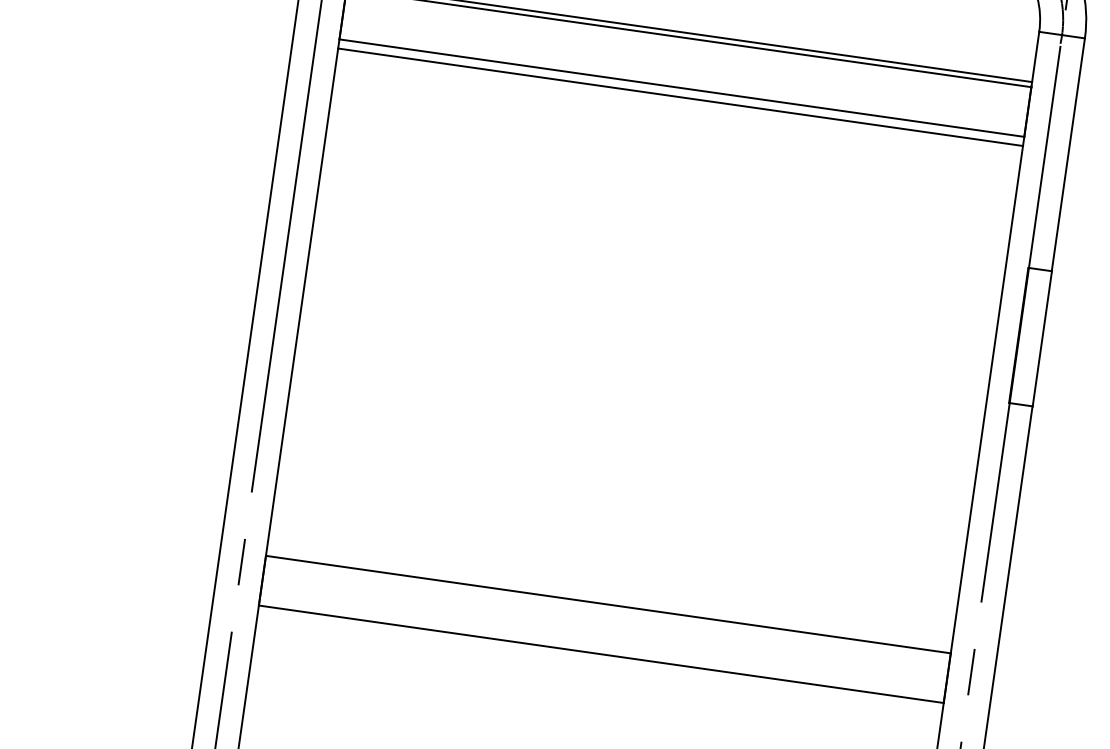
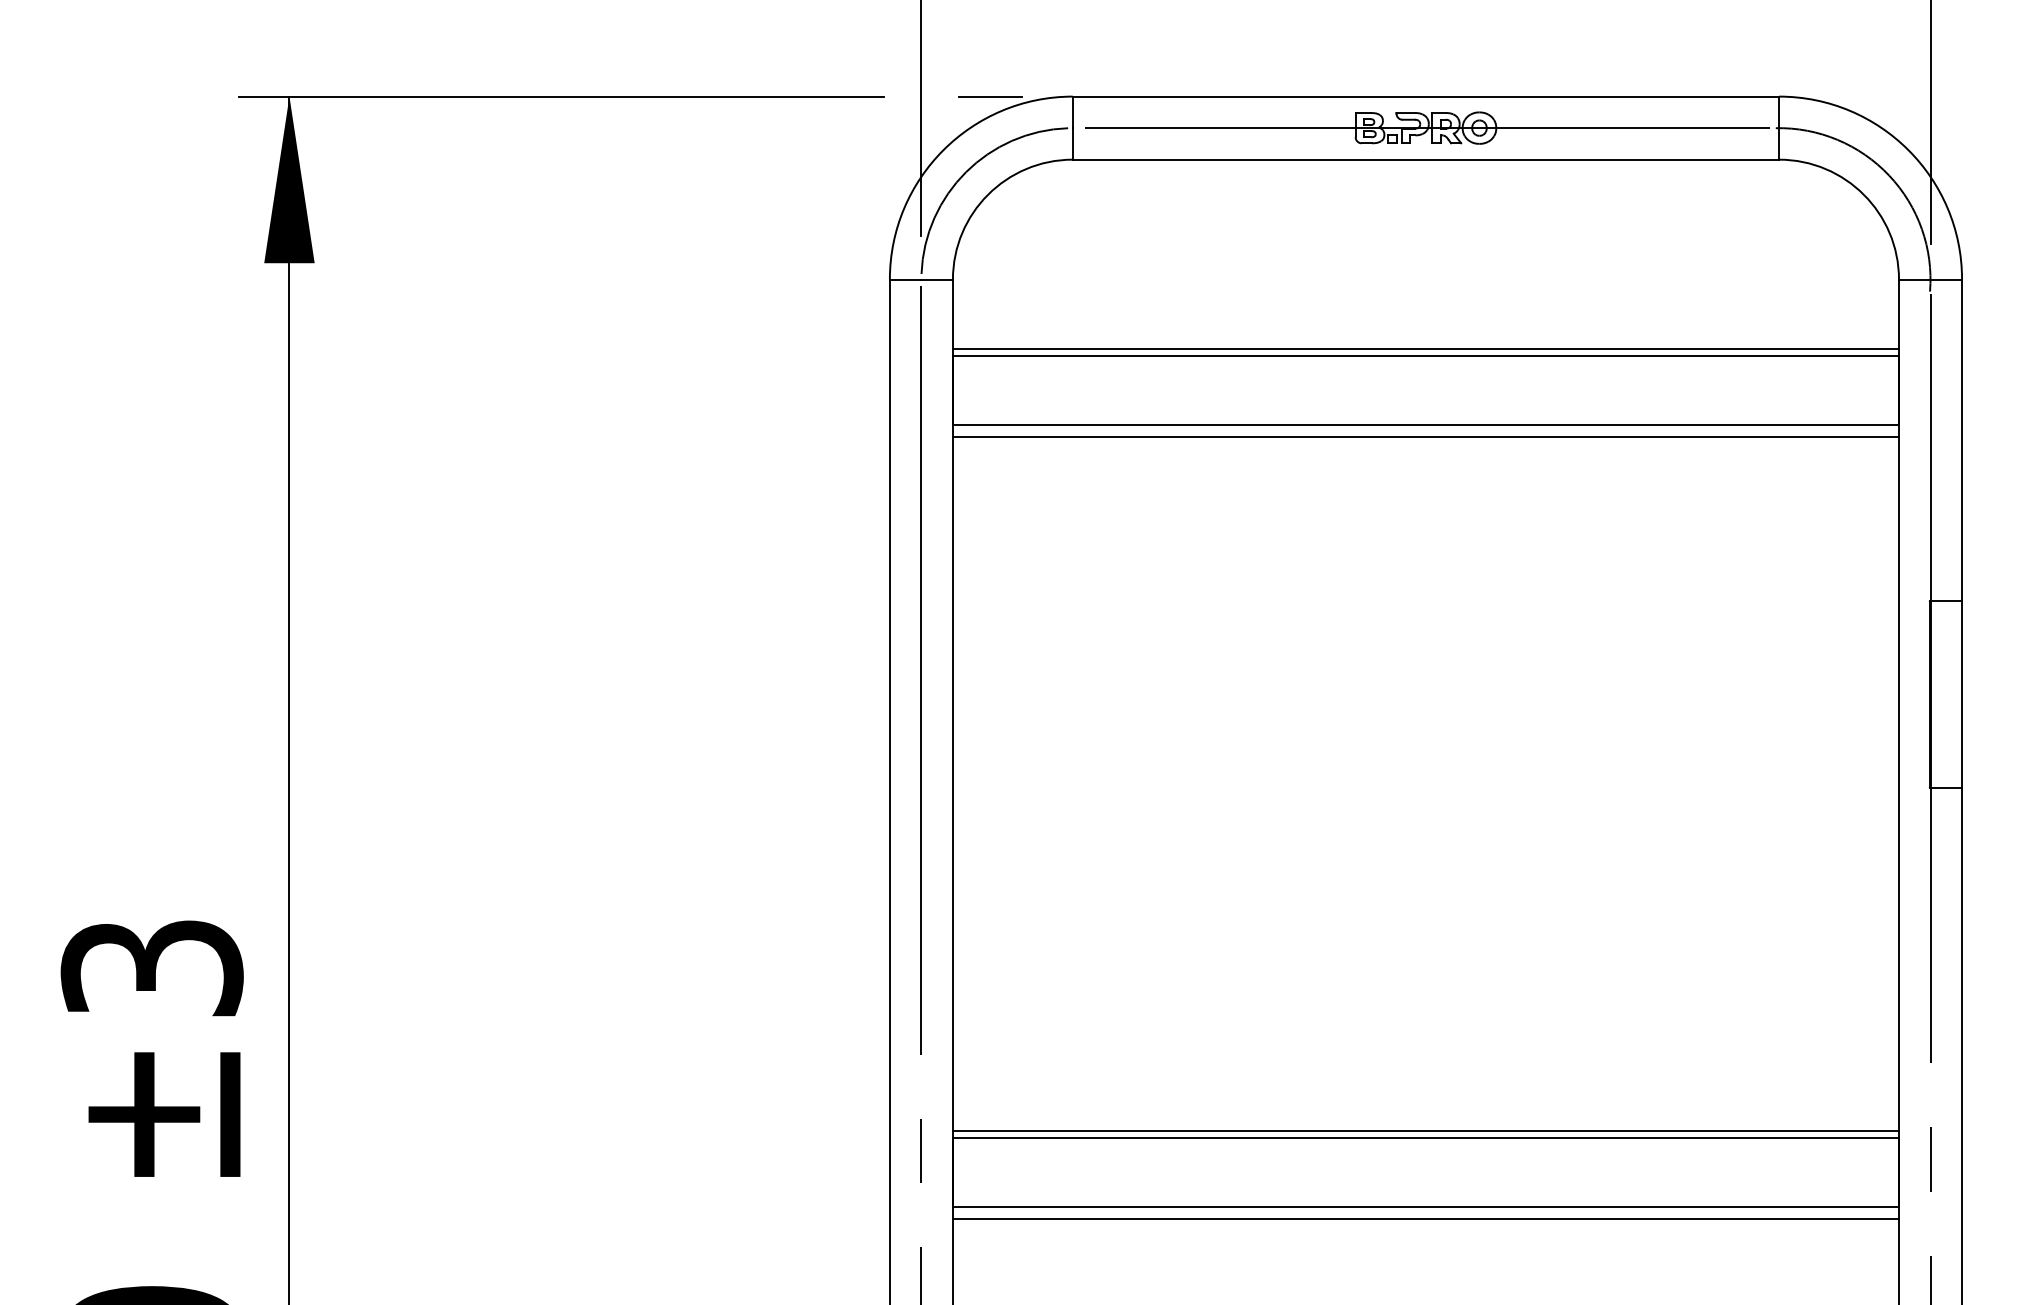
line: (608, 599) -> (1425, 1130), added
line: (599, 663) -> (1425, 1219), added

